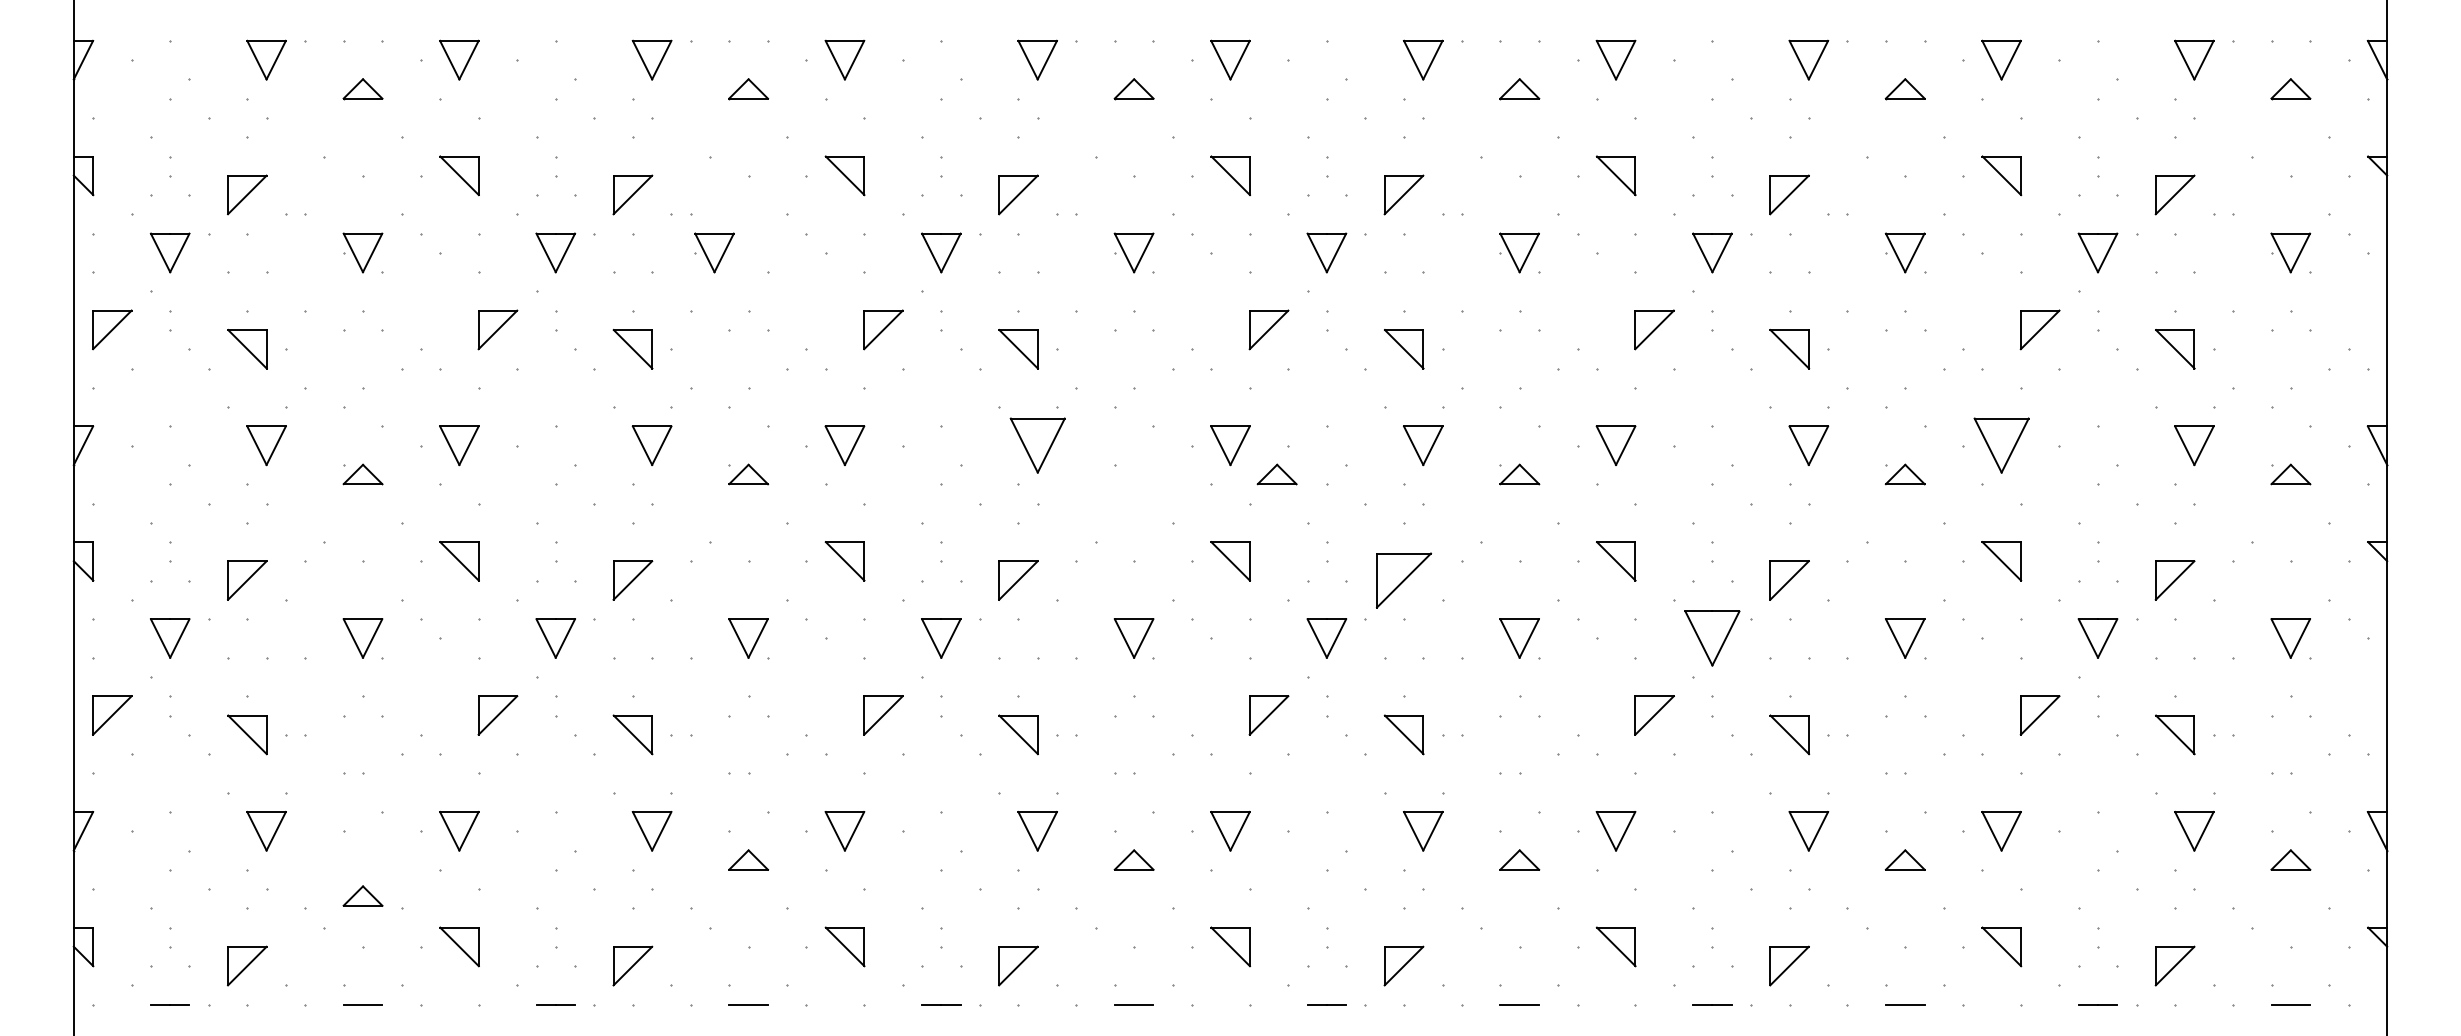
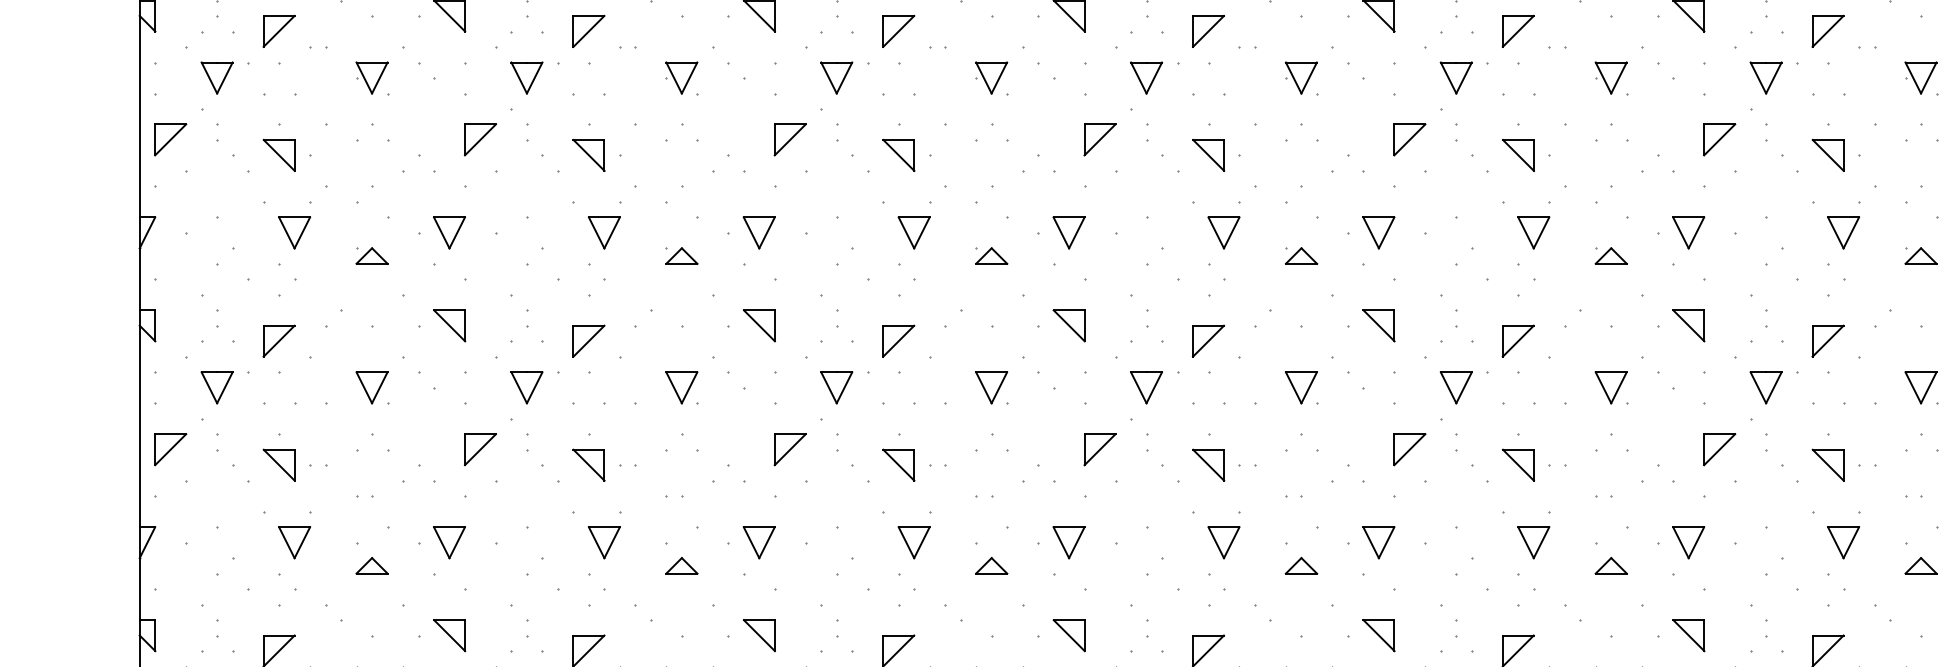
part: (714, 252) -> (681, 77), moved
part: (1037, 445) -> (914, 232), size x0.71
part: (2001, 445) -> (1688, 232), size x0.71
part: (1276, 474) -> (991, 256), moved
part: (1403, 580) -> (1208, 341), size x0.71
part: (1712, 638) -> (1456, 387), size x0.71
part: (362, 895) -> (371, 565), moved

